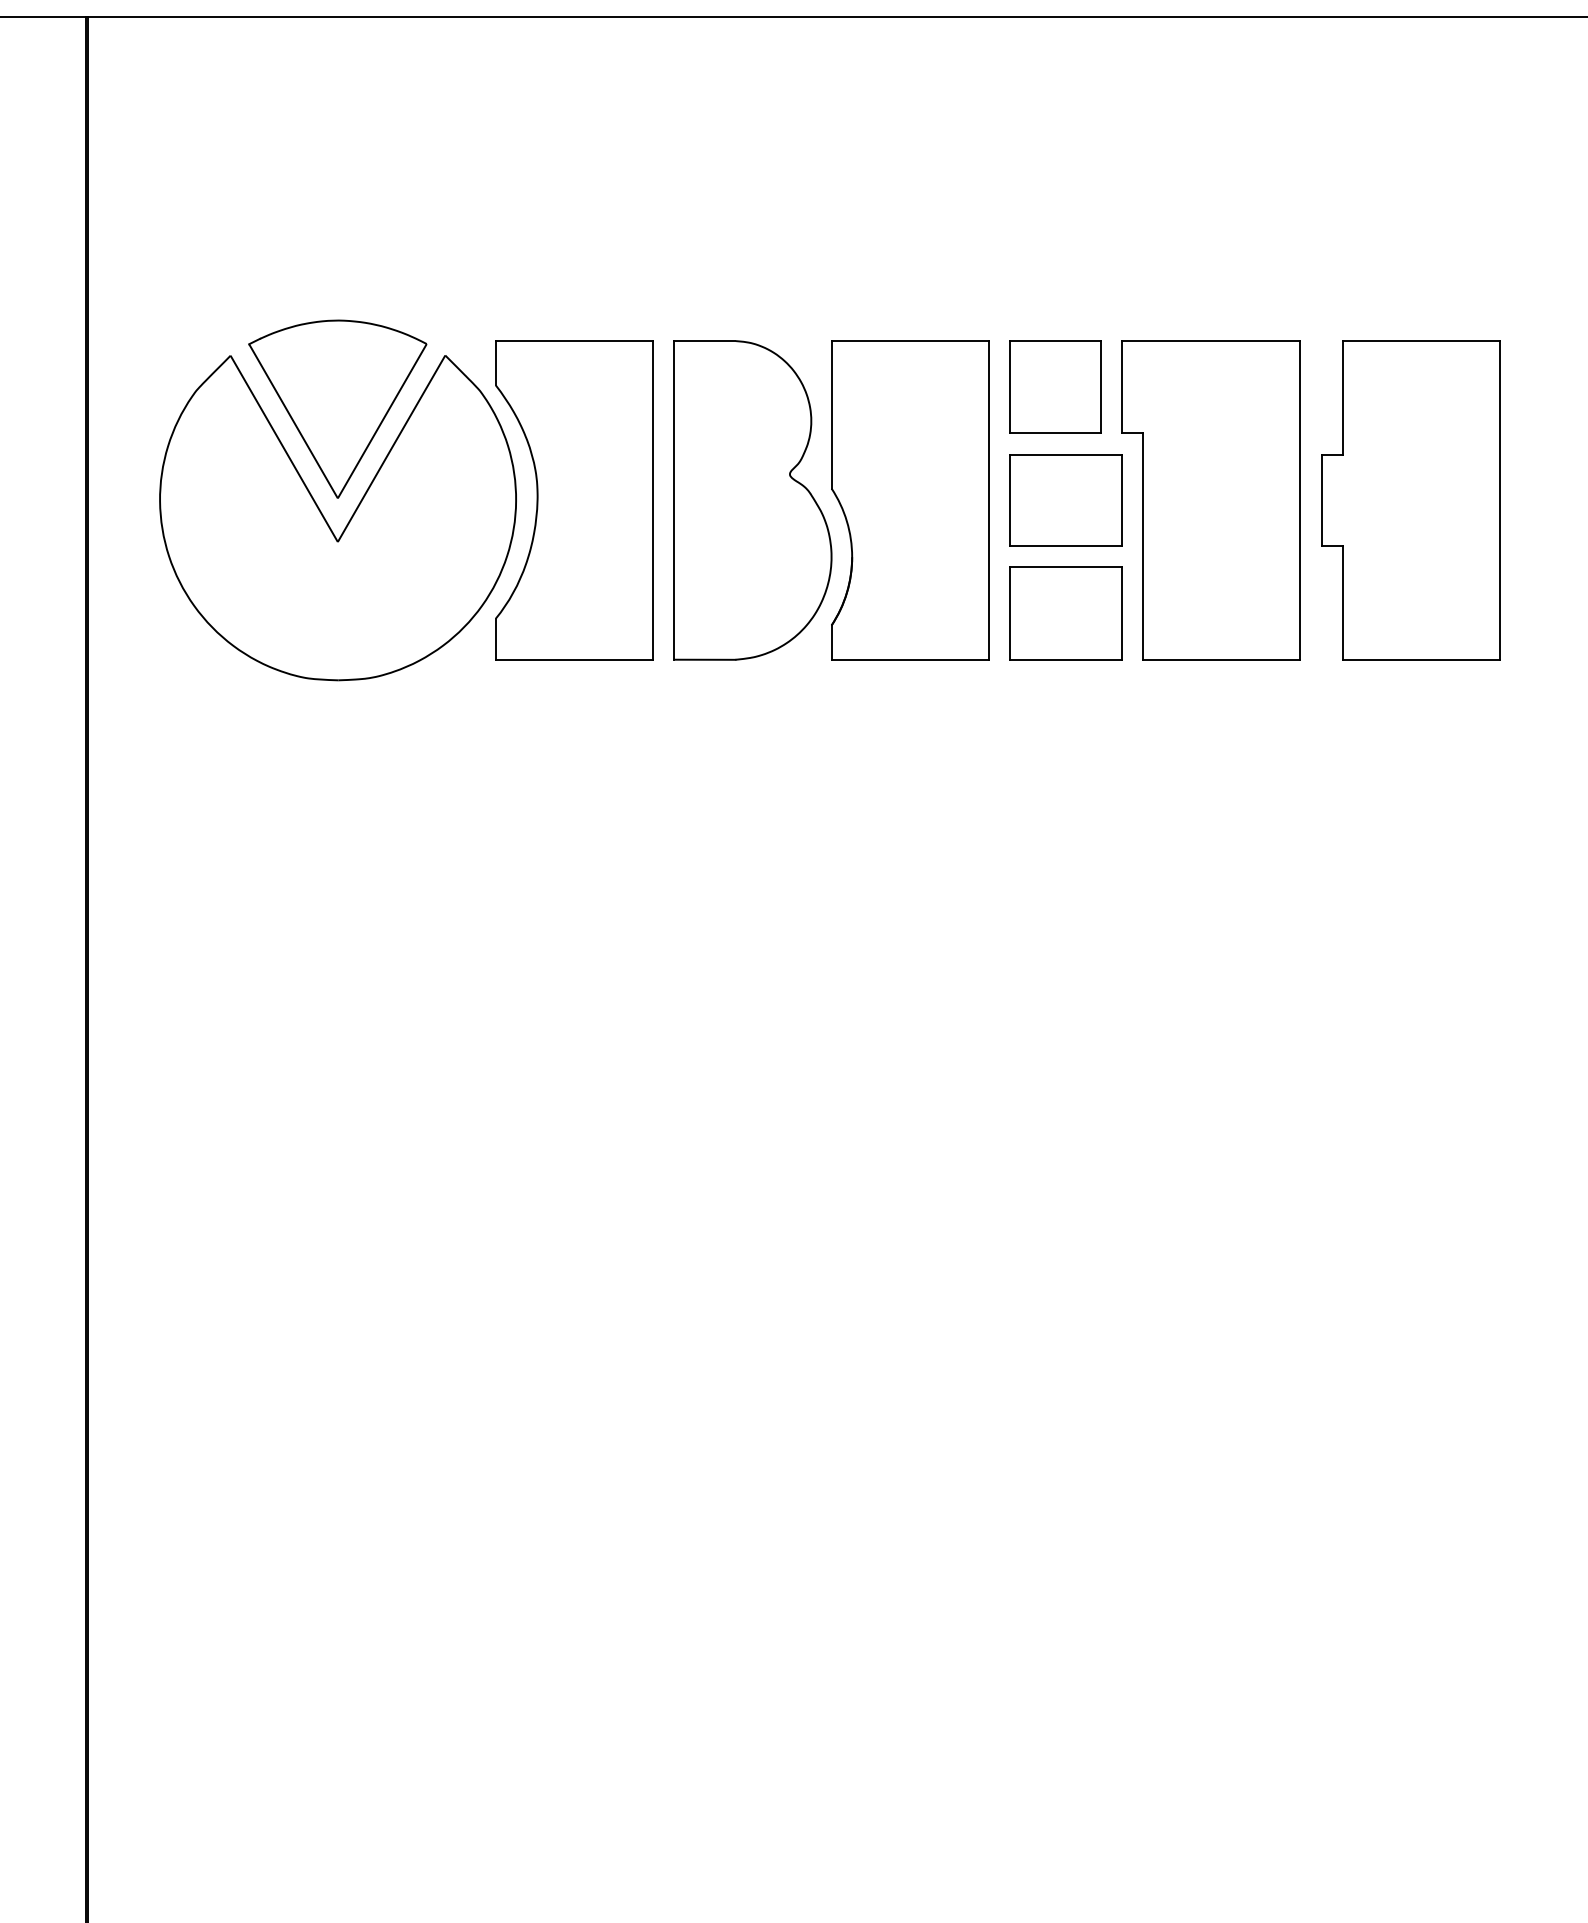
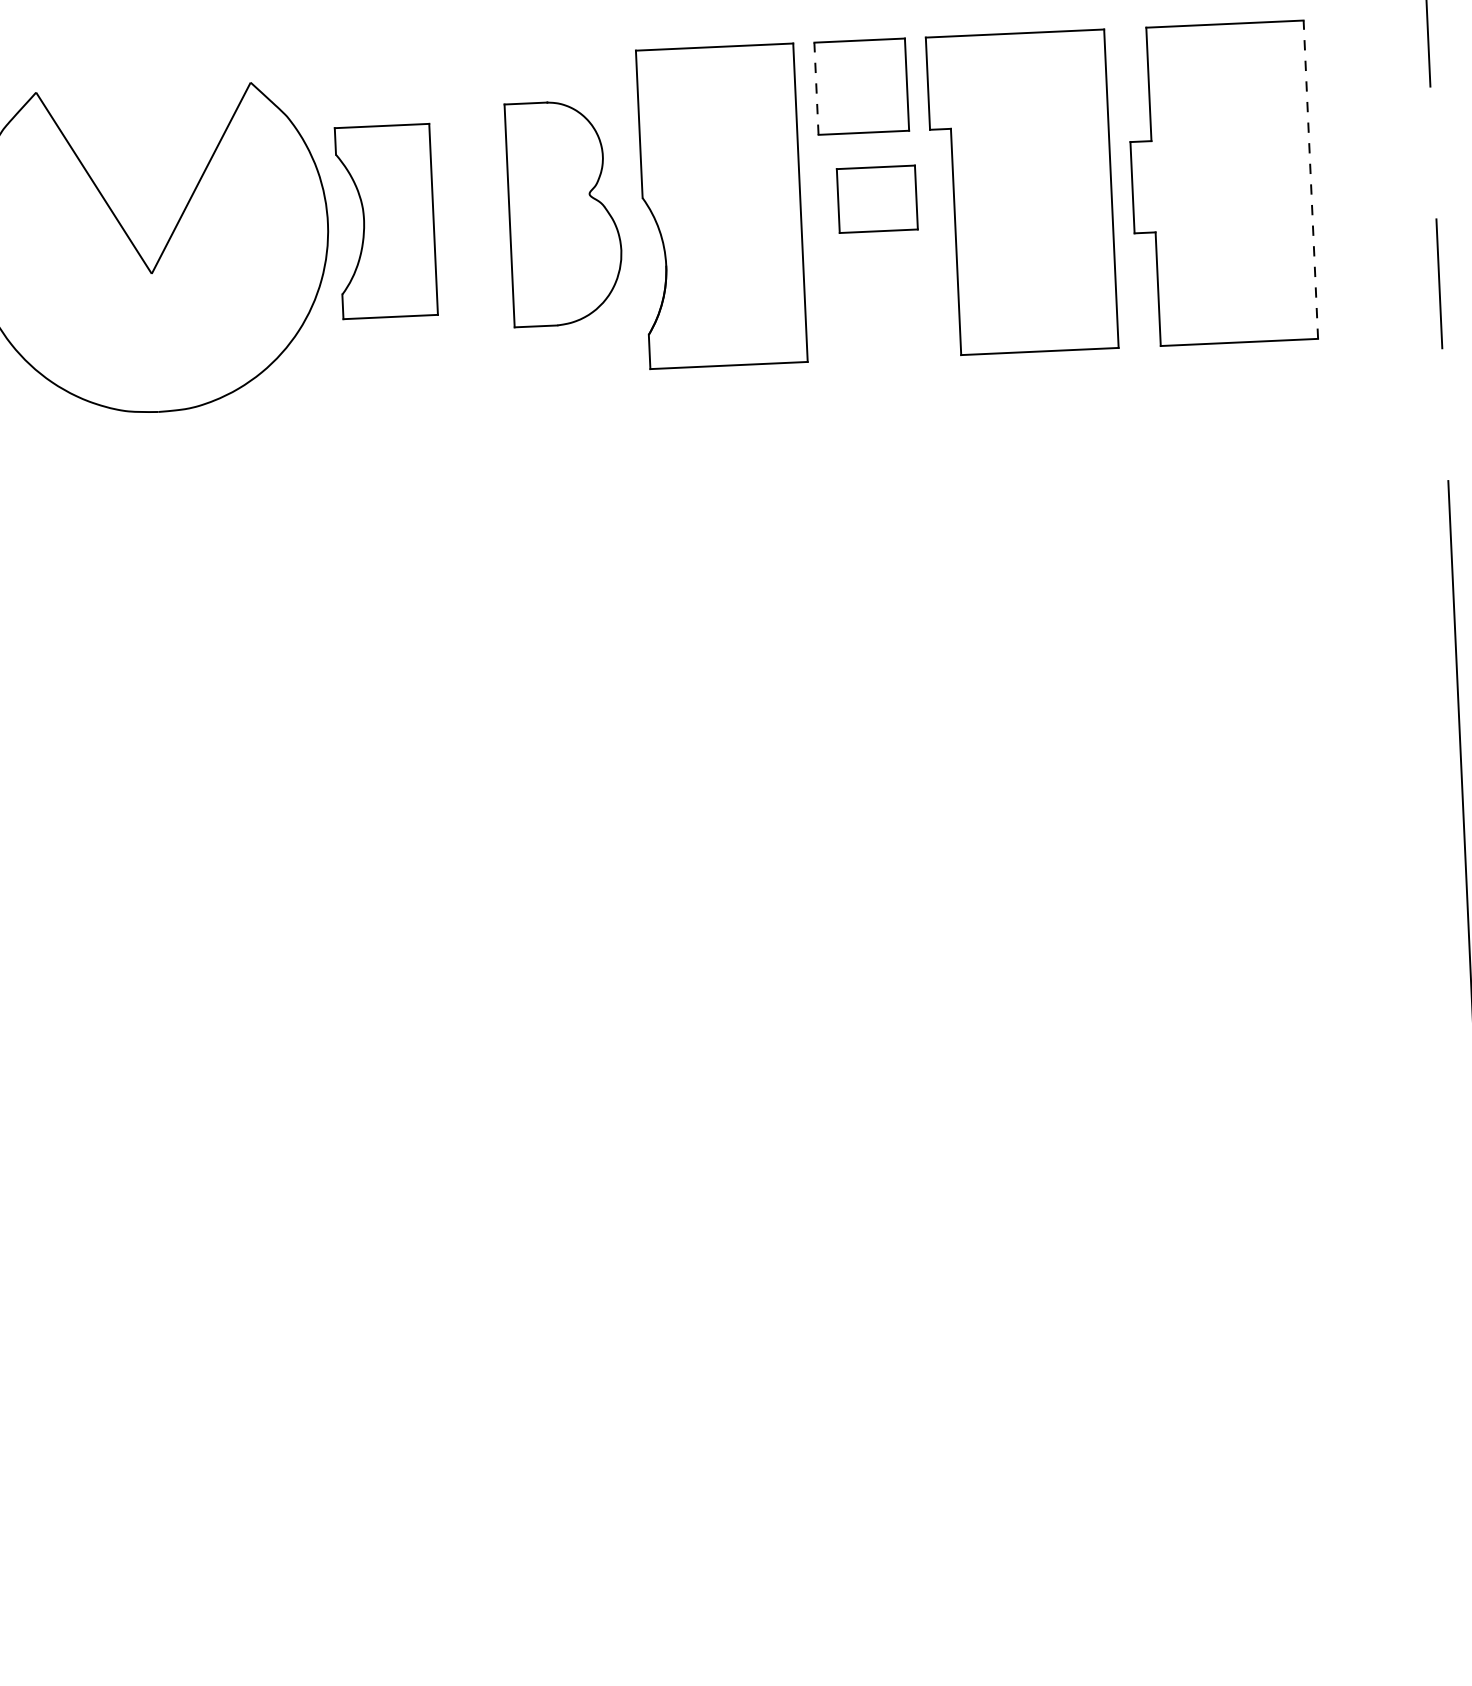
line: (1010, 386) -> (816, 87), solid -> dashed
part: (337, 408) -> (145, 140), removed
part: (574, 500) -> (386, 221), size x0.6
part: (752, 500) -> (564, 213), size x0.7
part: (1065, 500) -> (876, 199), size x0.7
line: (1500, 500) -> (1311, 179), solid -> dashed
part: (1065, 613) -> (881, 312), removed

